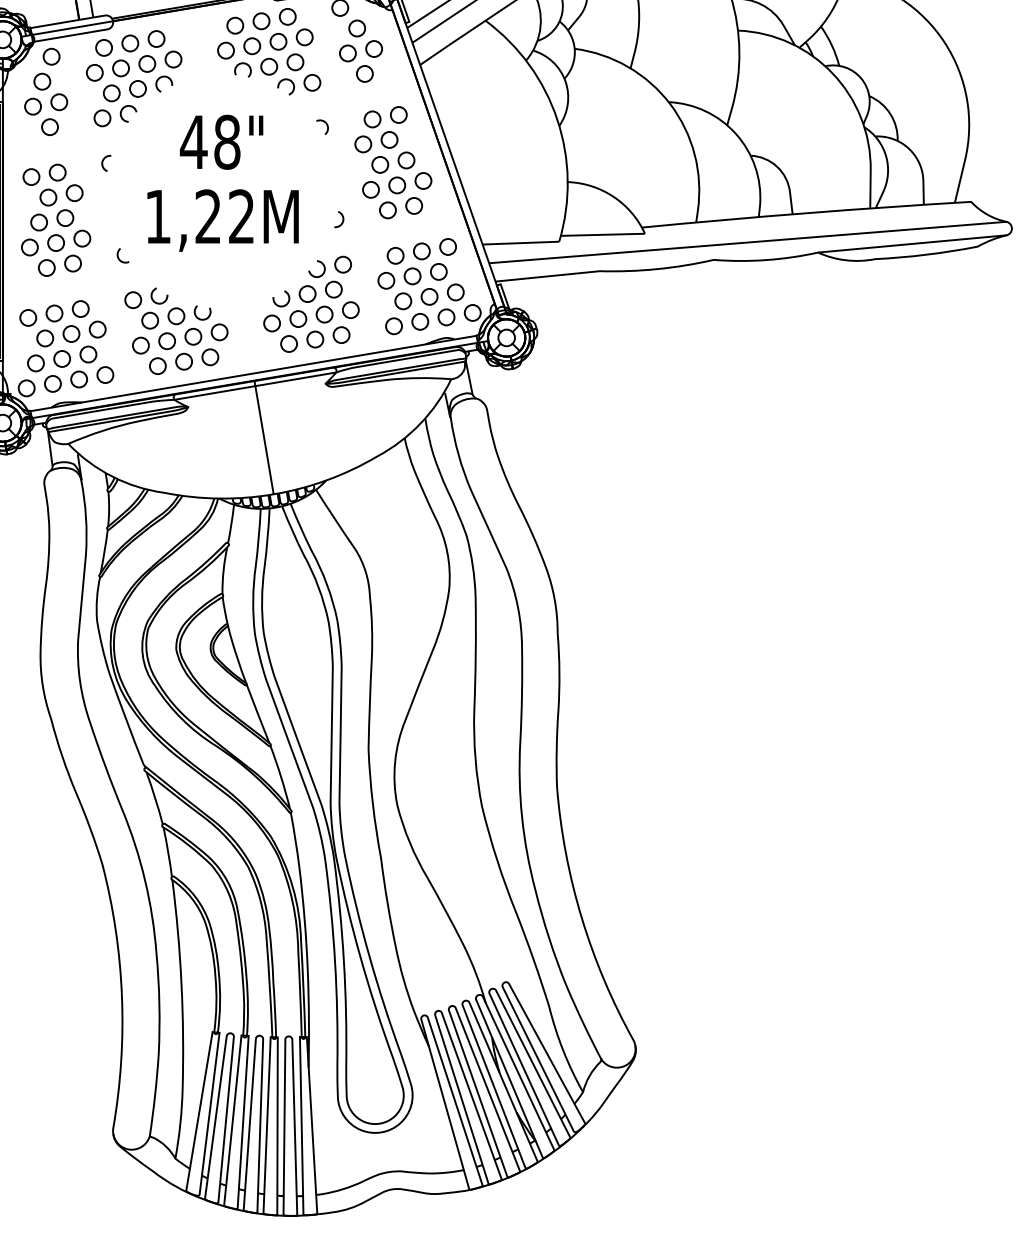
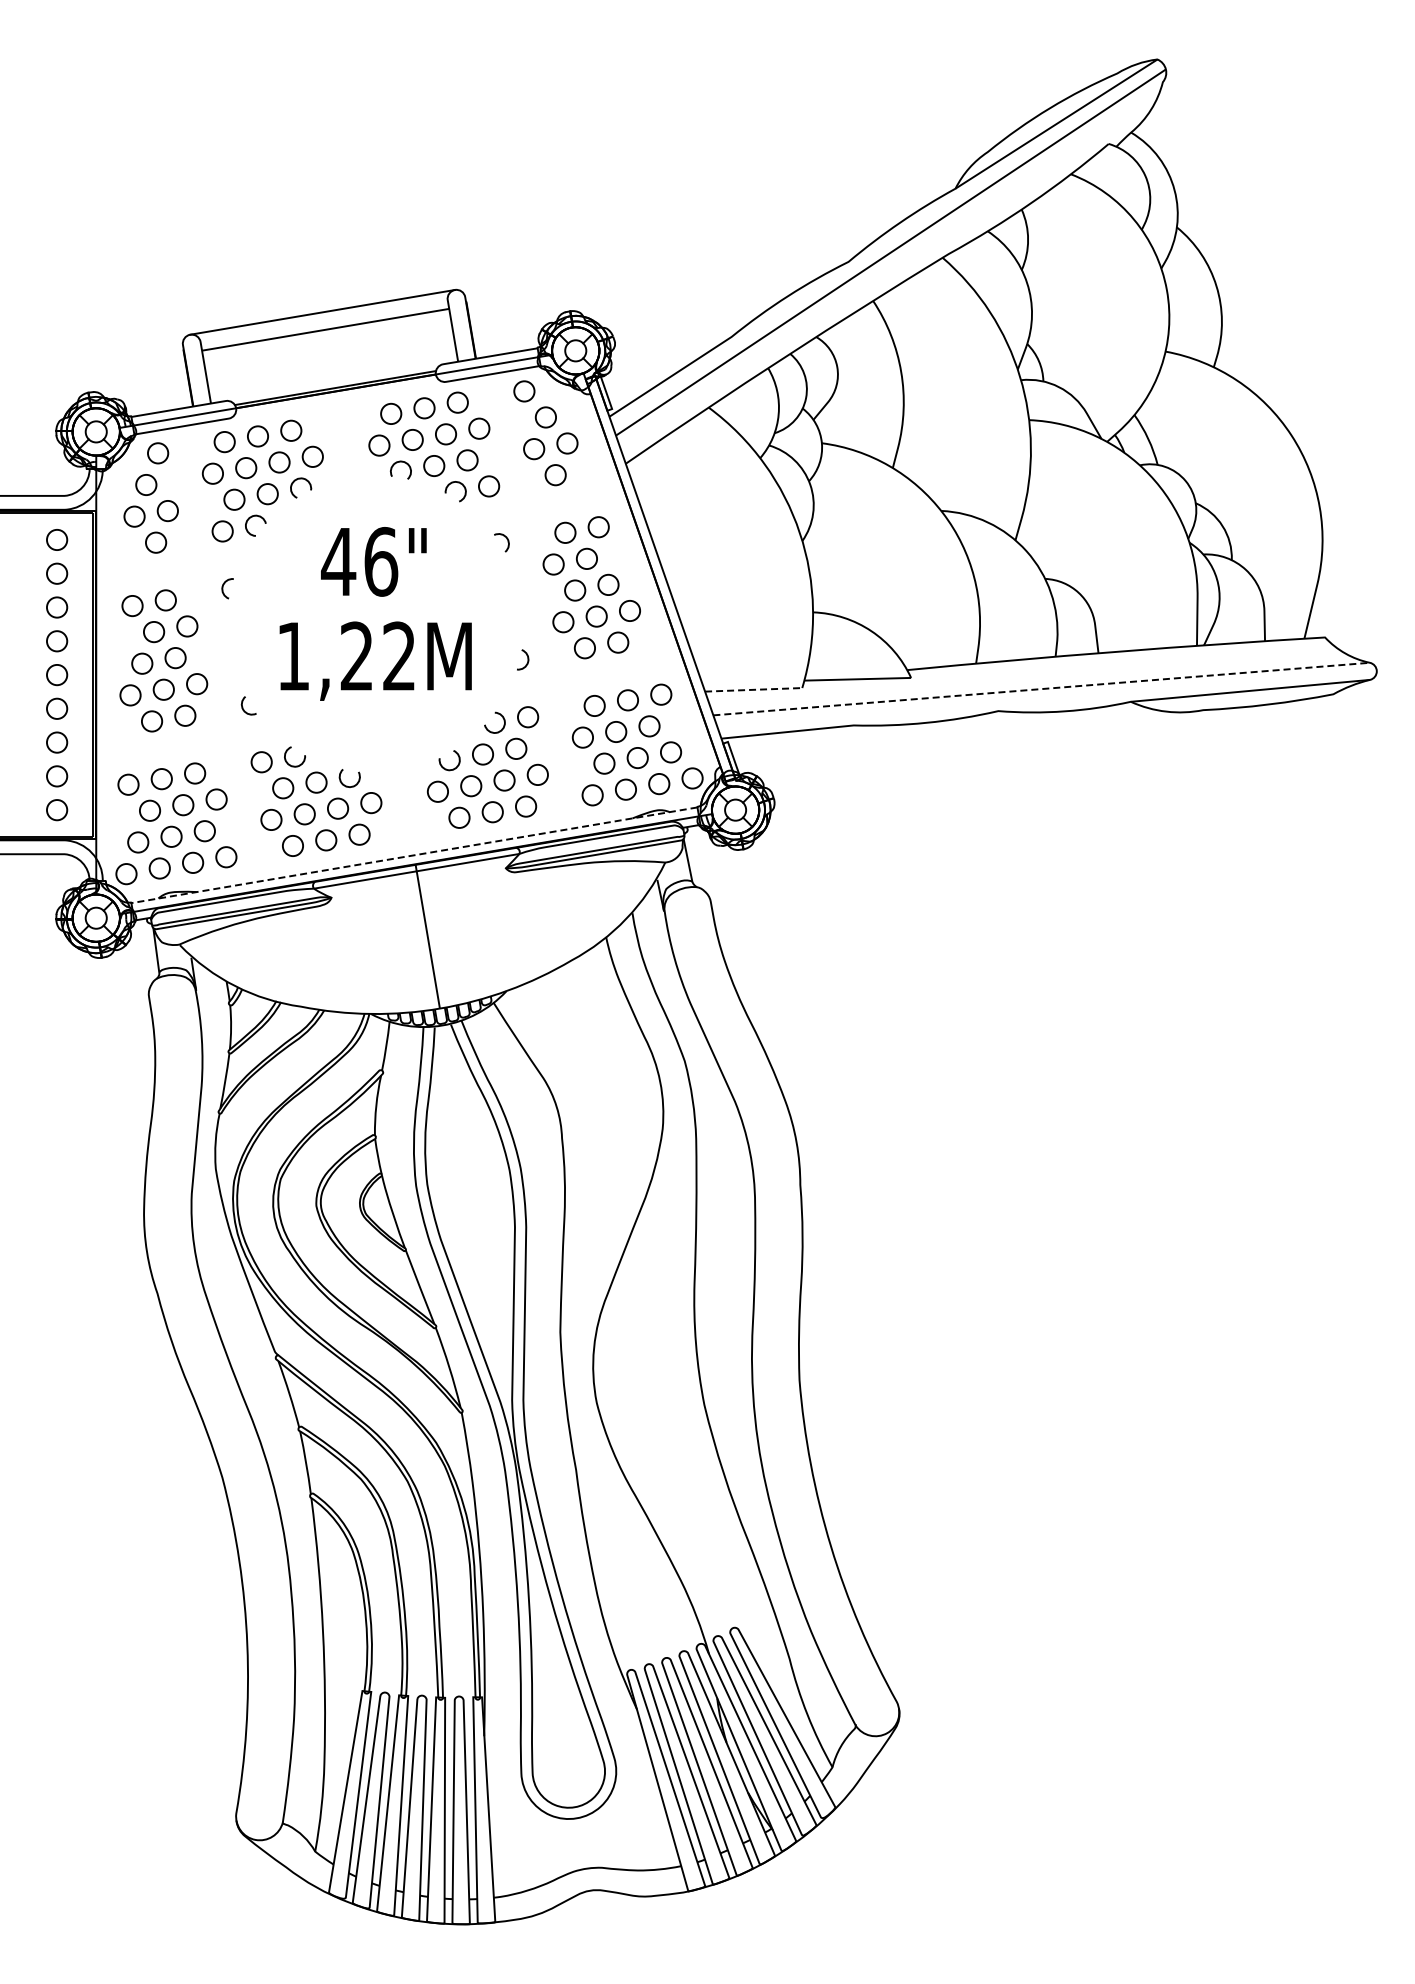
text: (227, 142) -> (381, 561), 48" -> 46"
line: (520, 242) -> (753, 689), solid -> dashed
line: (748, 242) -> (1042, 689), solid -> dashed
line: (252, 373) -> (413, 855), solid -> dashed

